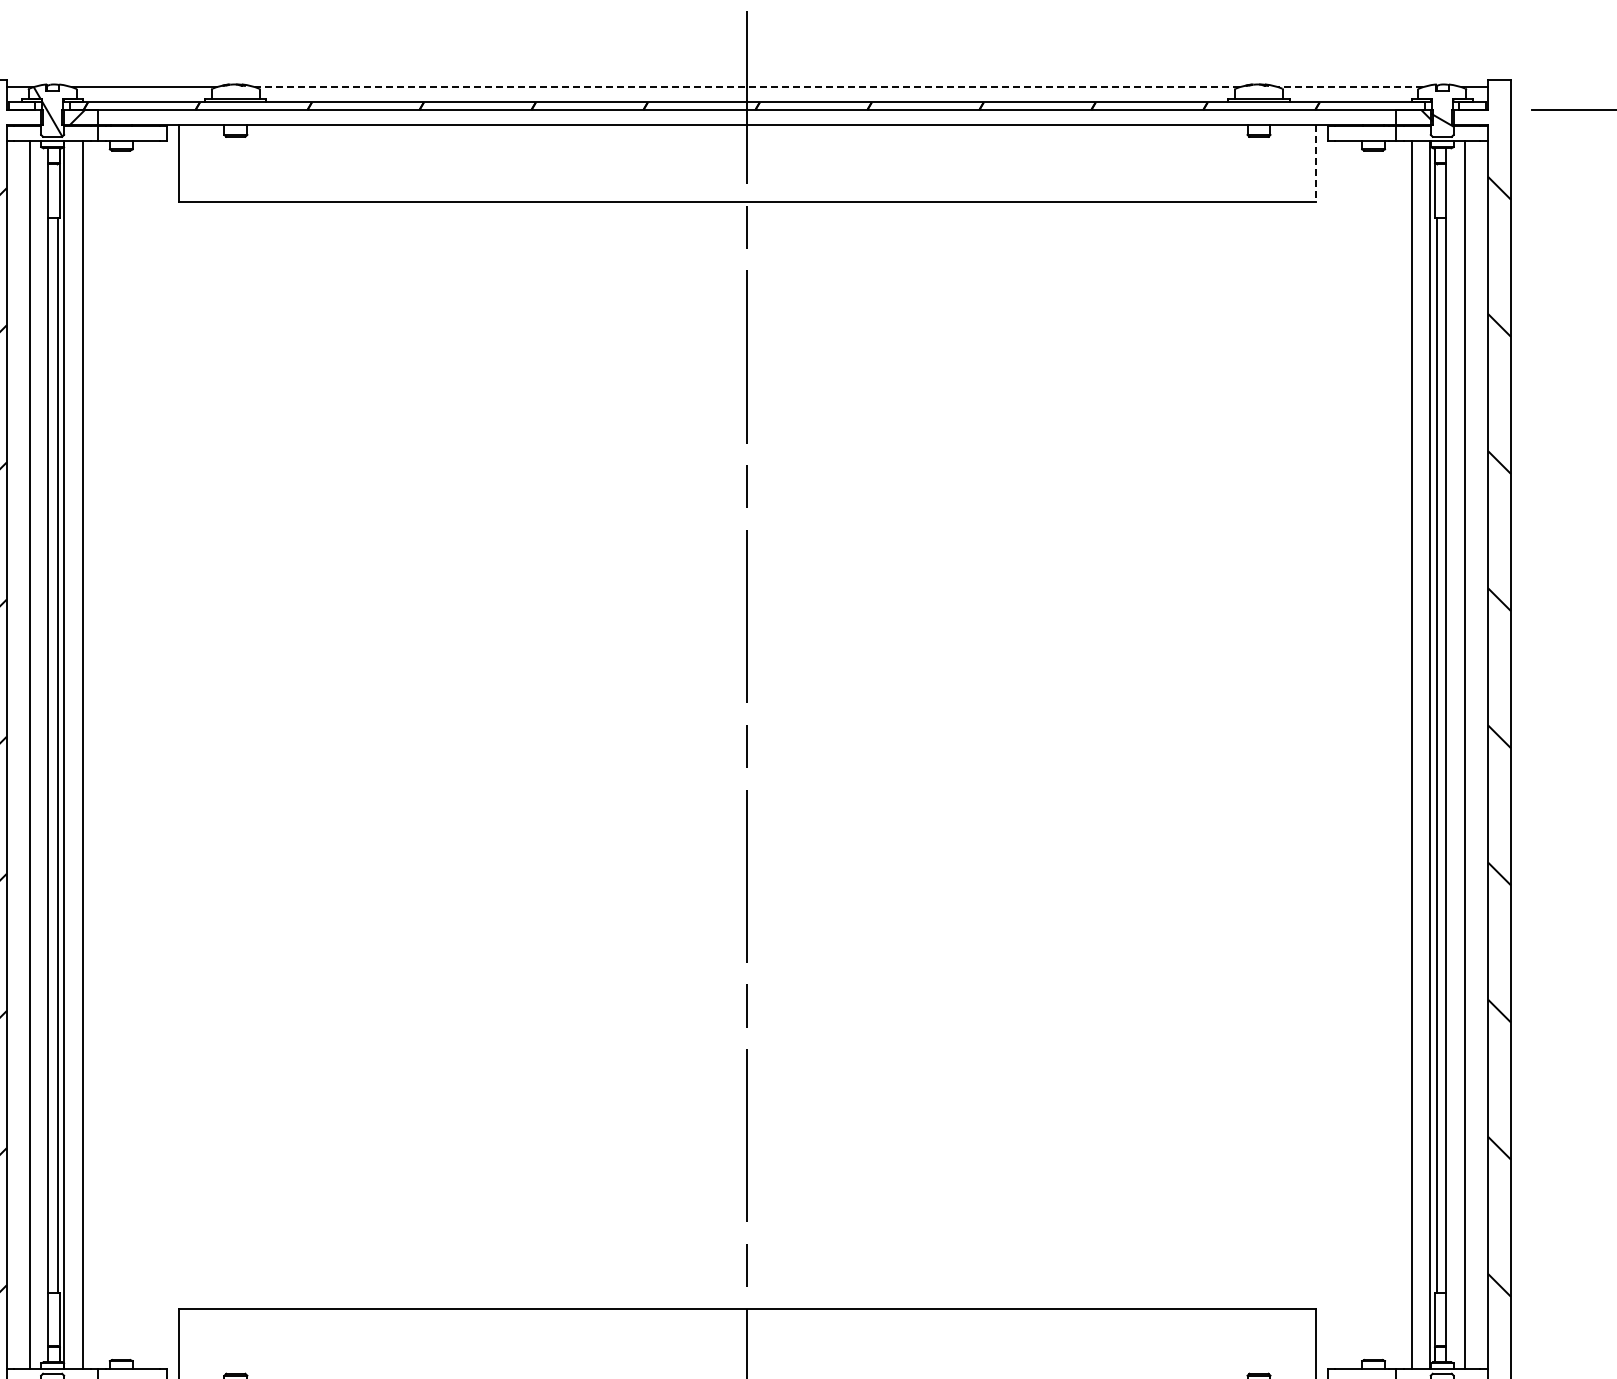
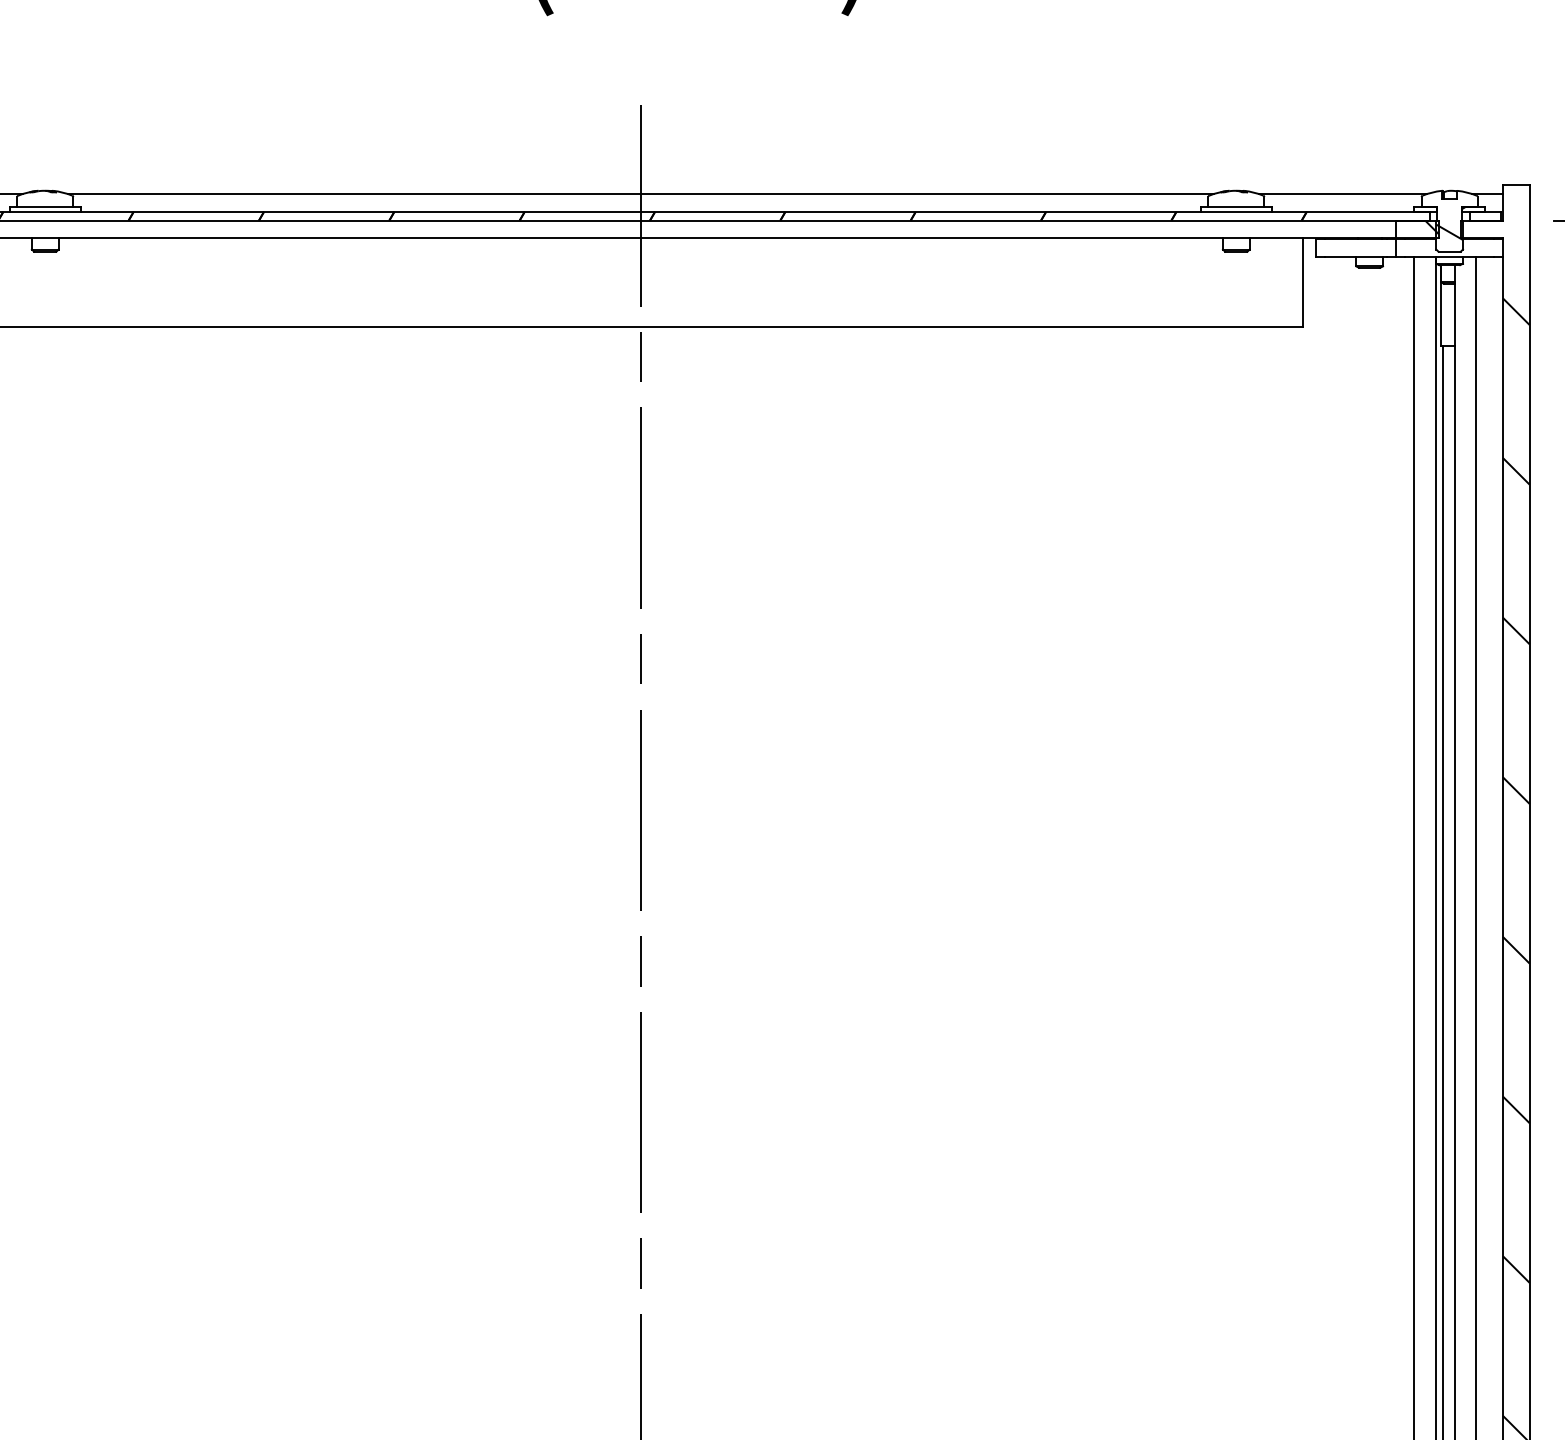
line: (746, 87) -> (639, 194), dashed -> solid
line: (1350, 87) -> (1342, 194), dashed -> solid
line: (1316, 164) -> (1303, 283), dashed -> solid

